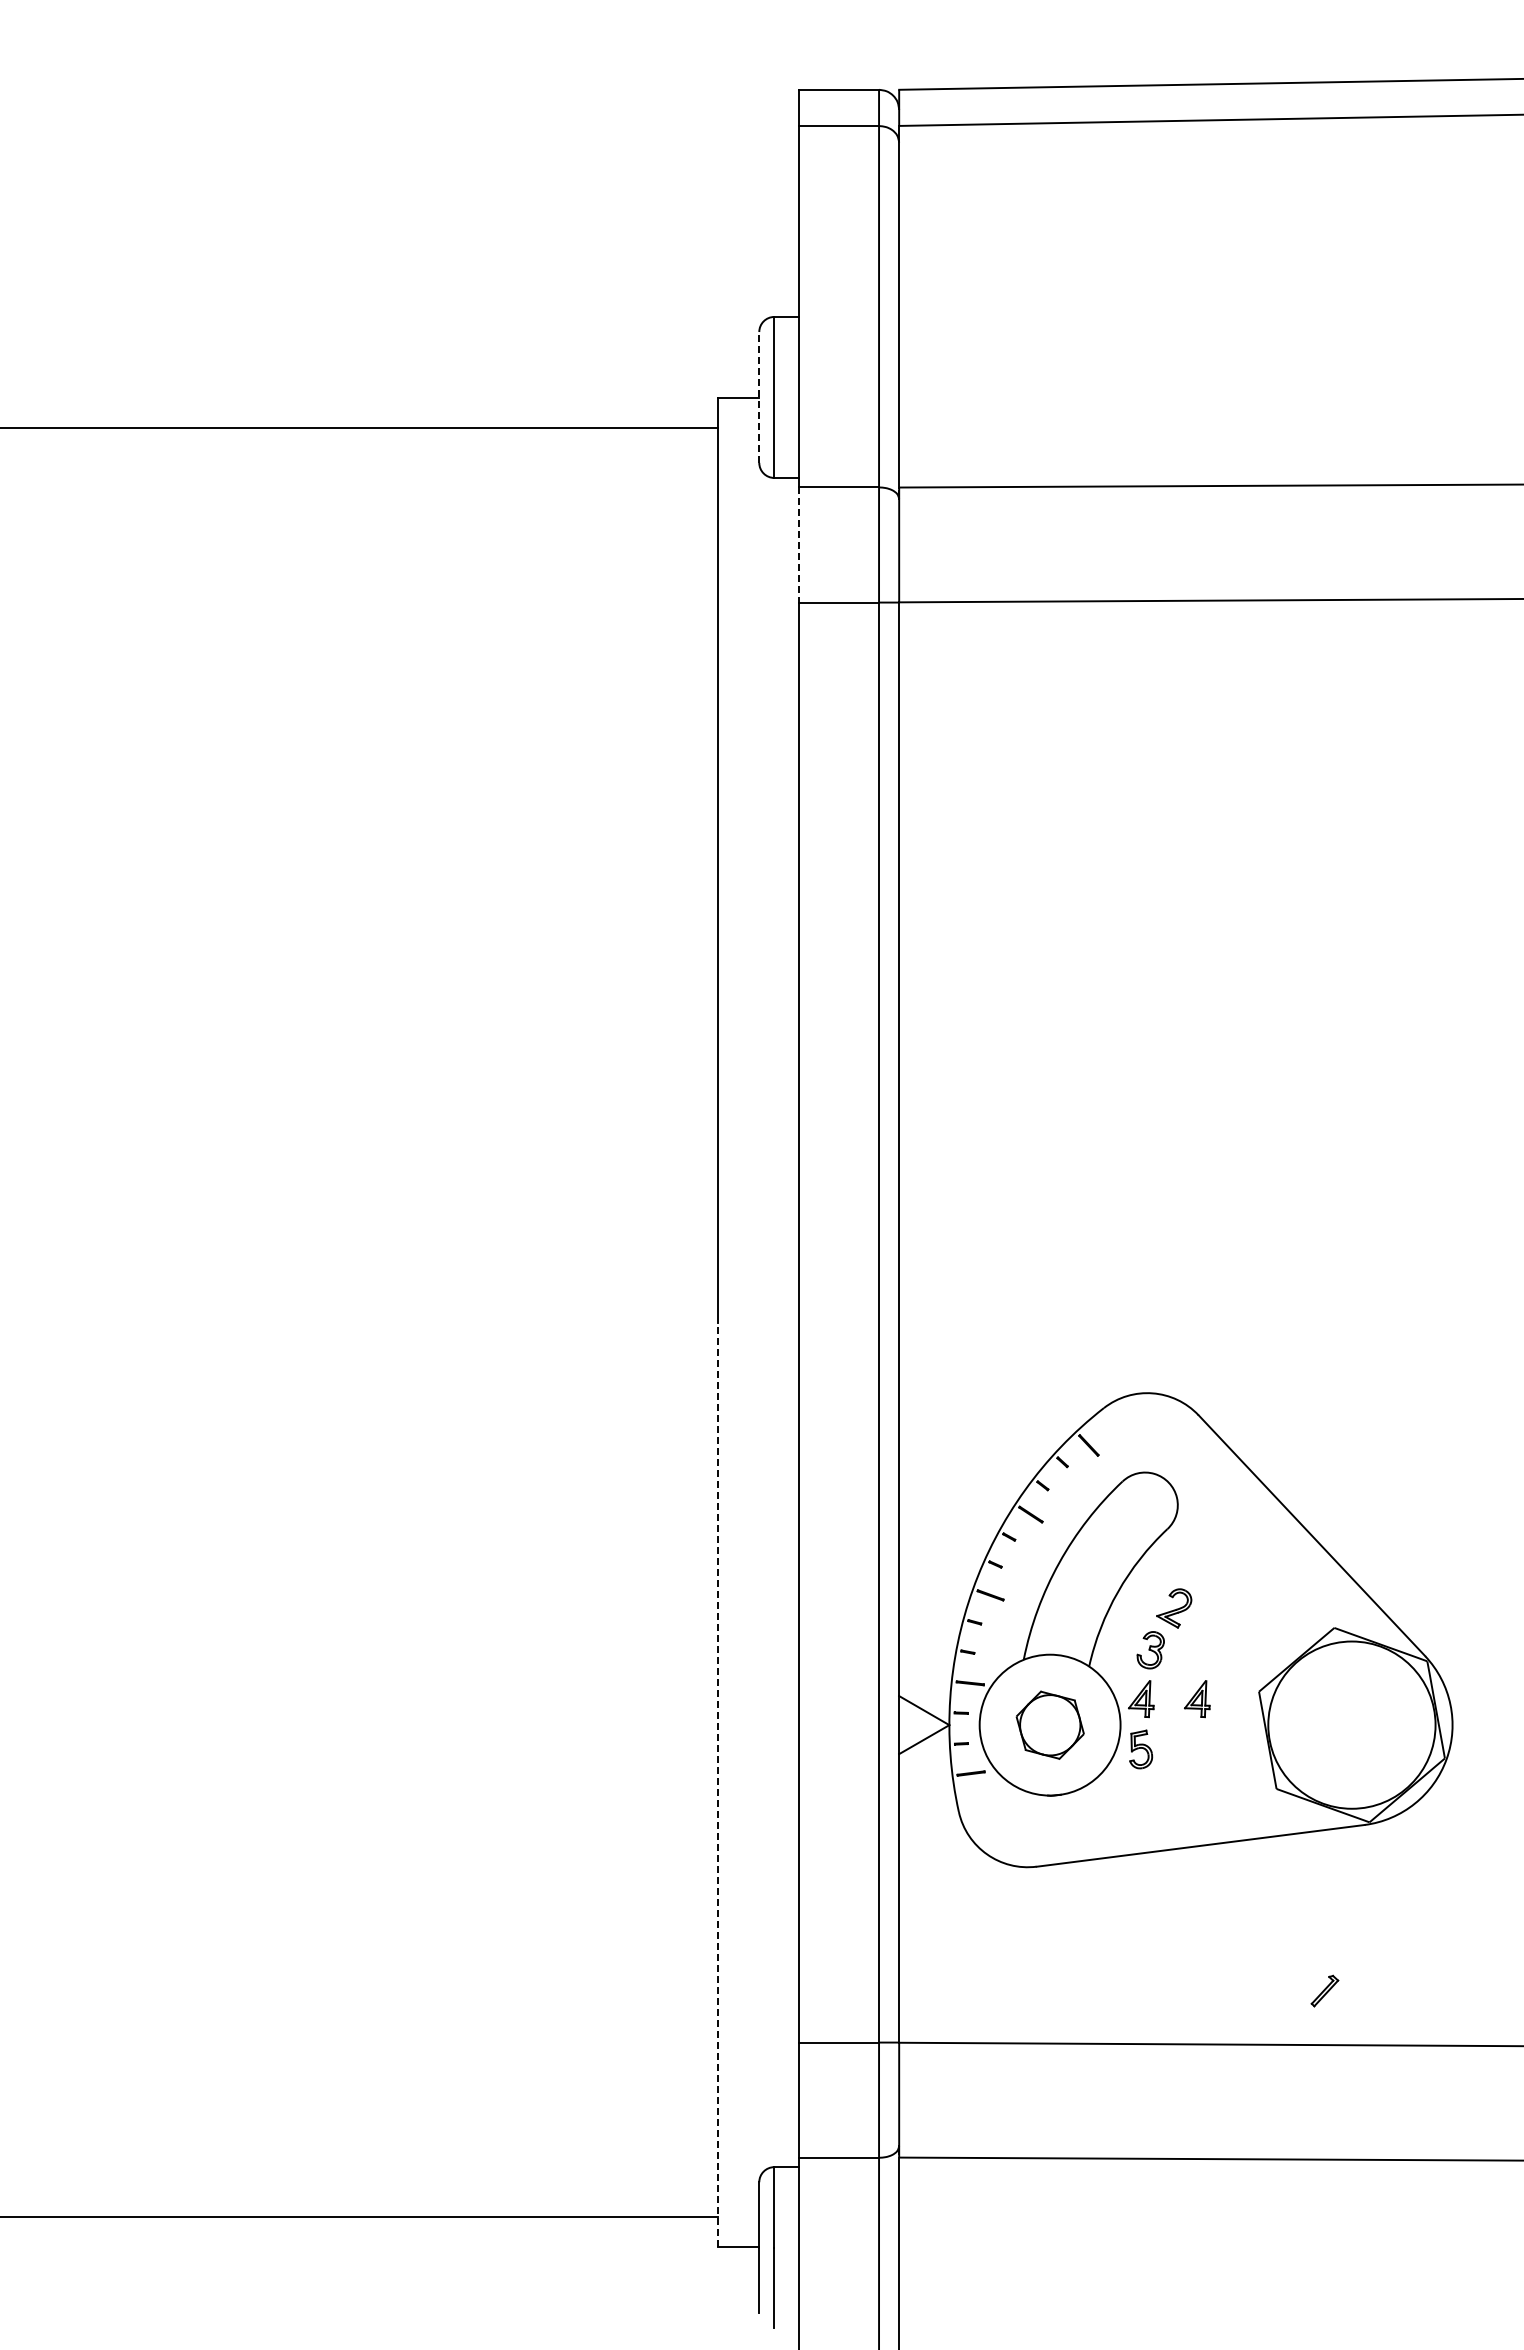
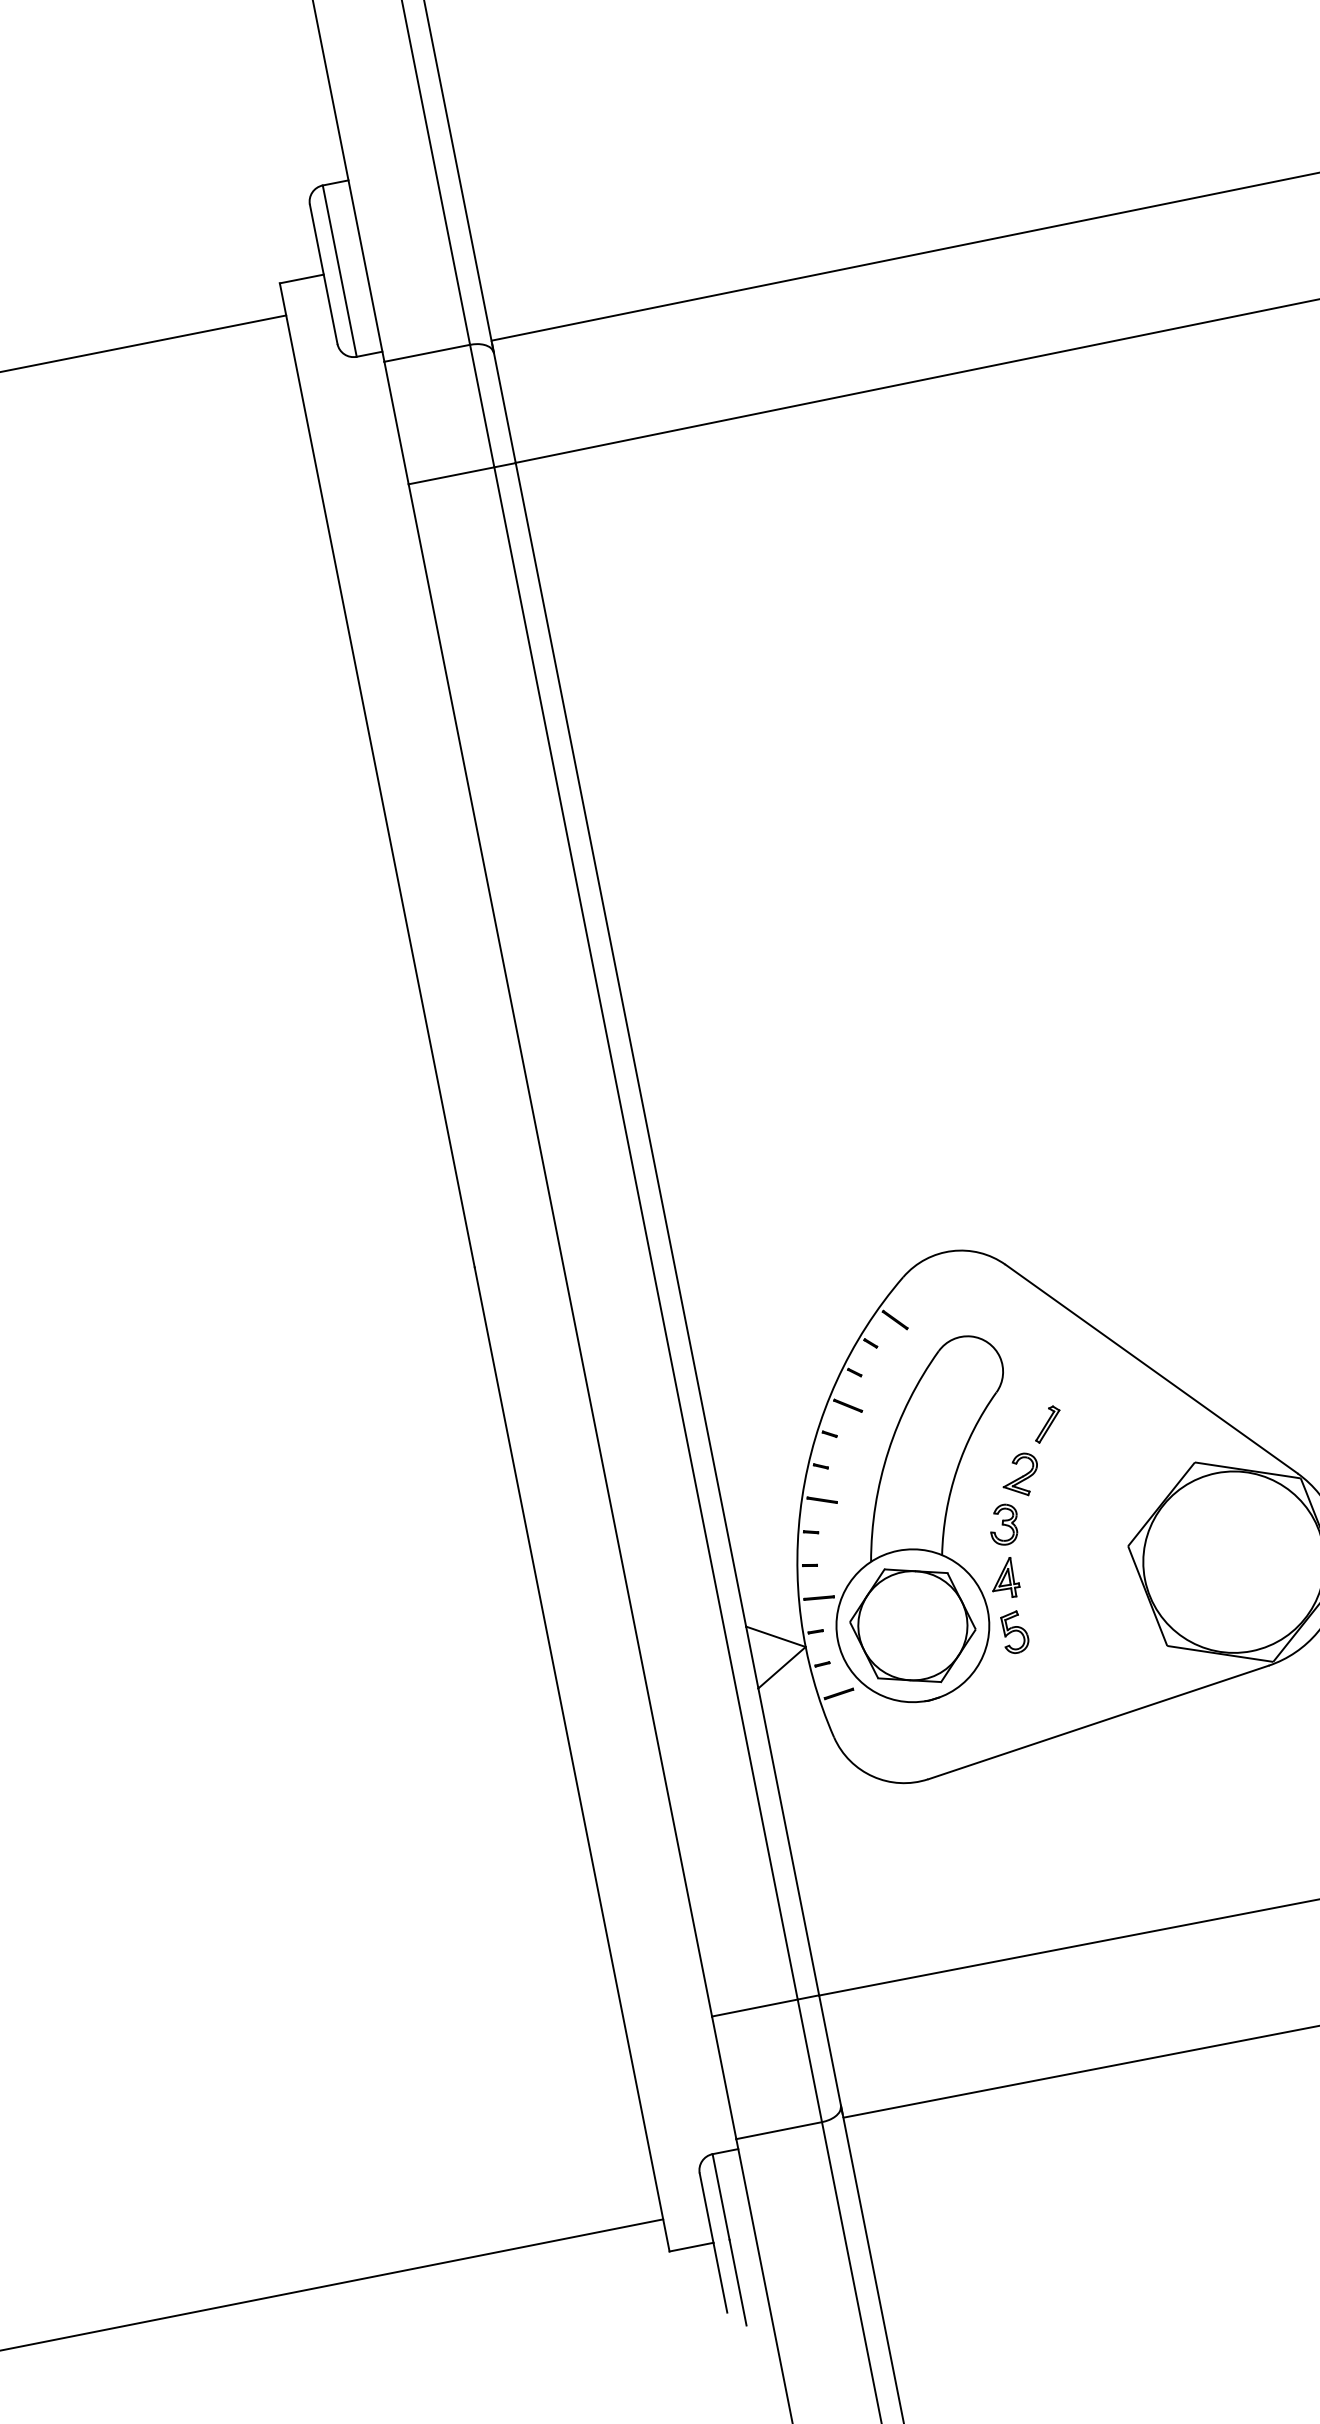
line: (759, 396) -> (323, 273), dashed -> solid
line: (798, 544) -> (396, 422), dashed -> solid
part: (1197, 1699) -> (1064, 1567), removed
part: (1050, 1725) -> (913, 1626), size x1.67
line: (718, 1784) -> (572, 1758), dashed -> solid
part: (1324, 1990) -> (1046, 1423), moved

